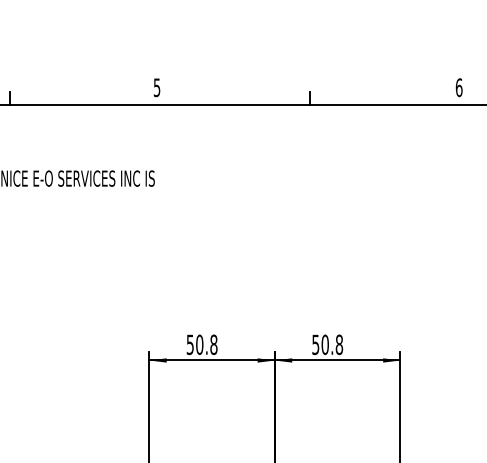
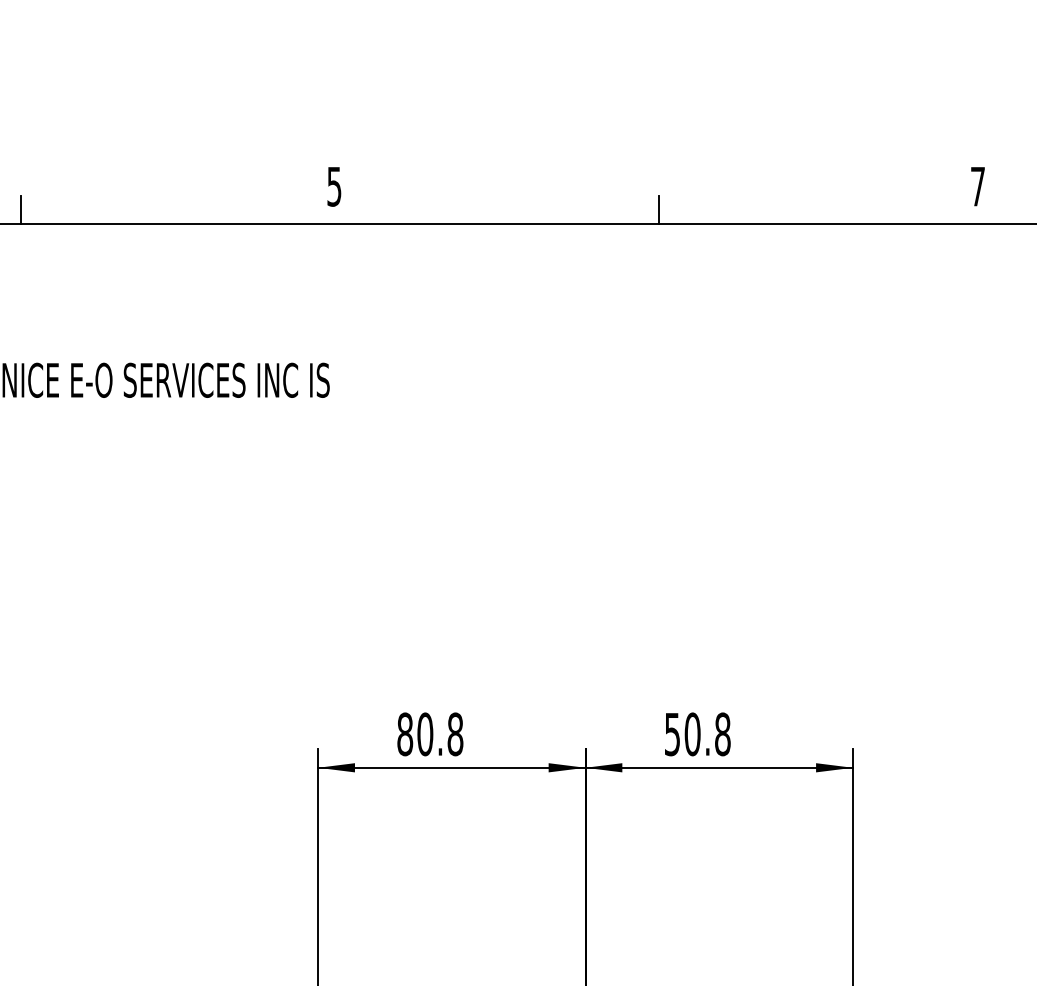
text: (458, 87) -> (976, 186), 6 -> 7
text: (189, 344) -> (403, 733), 50.8 -> 80.8

